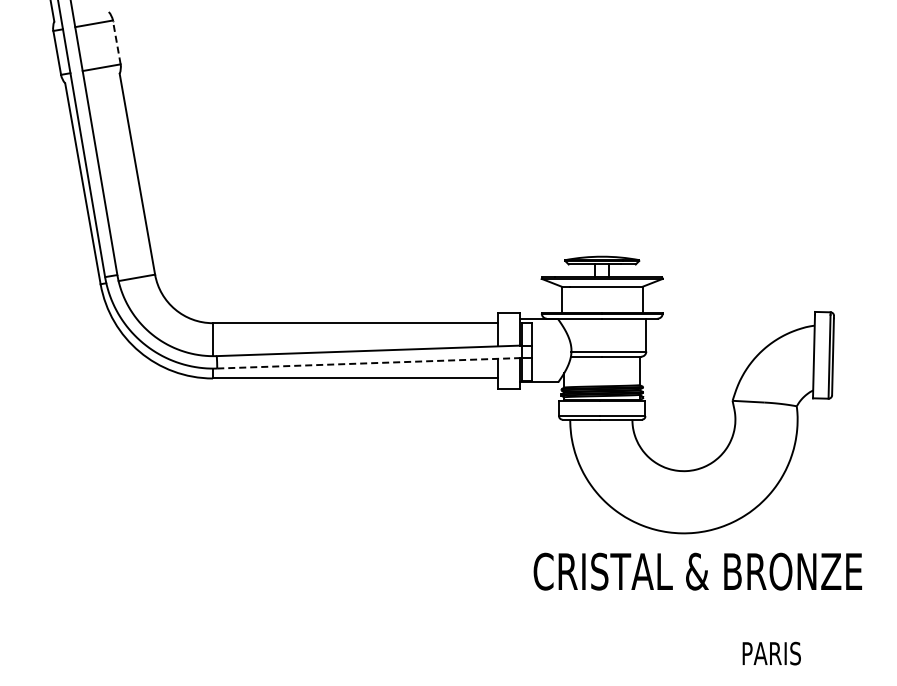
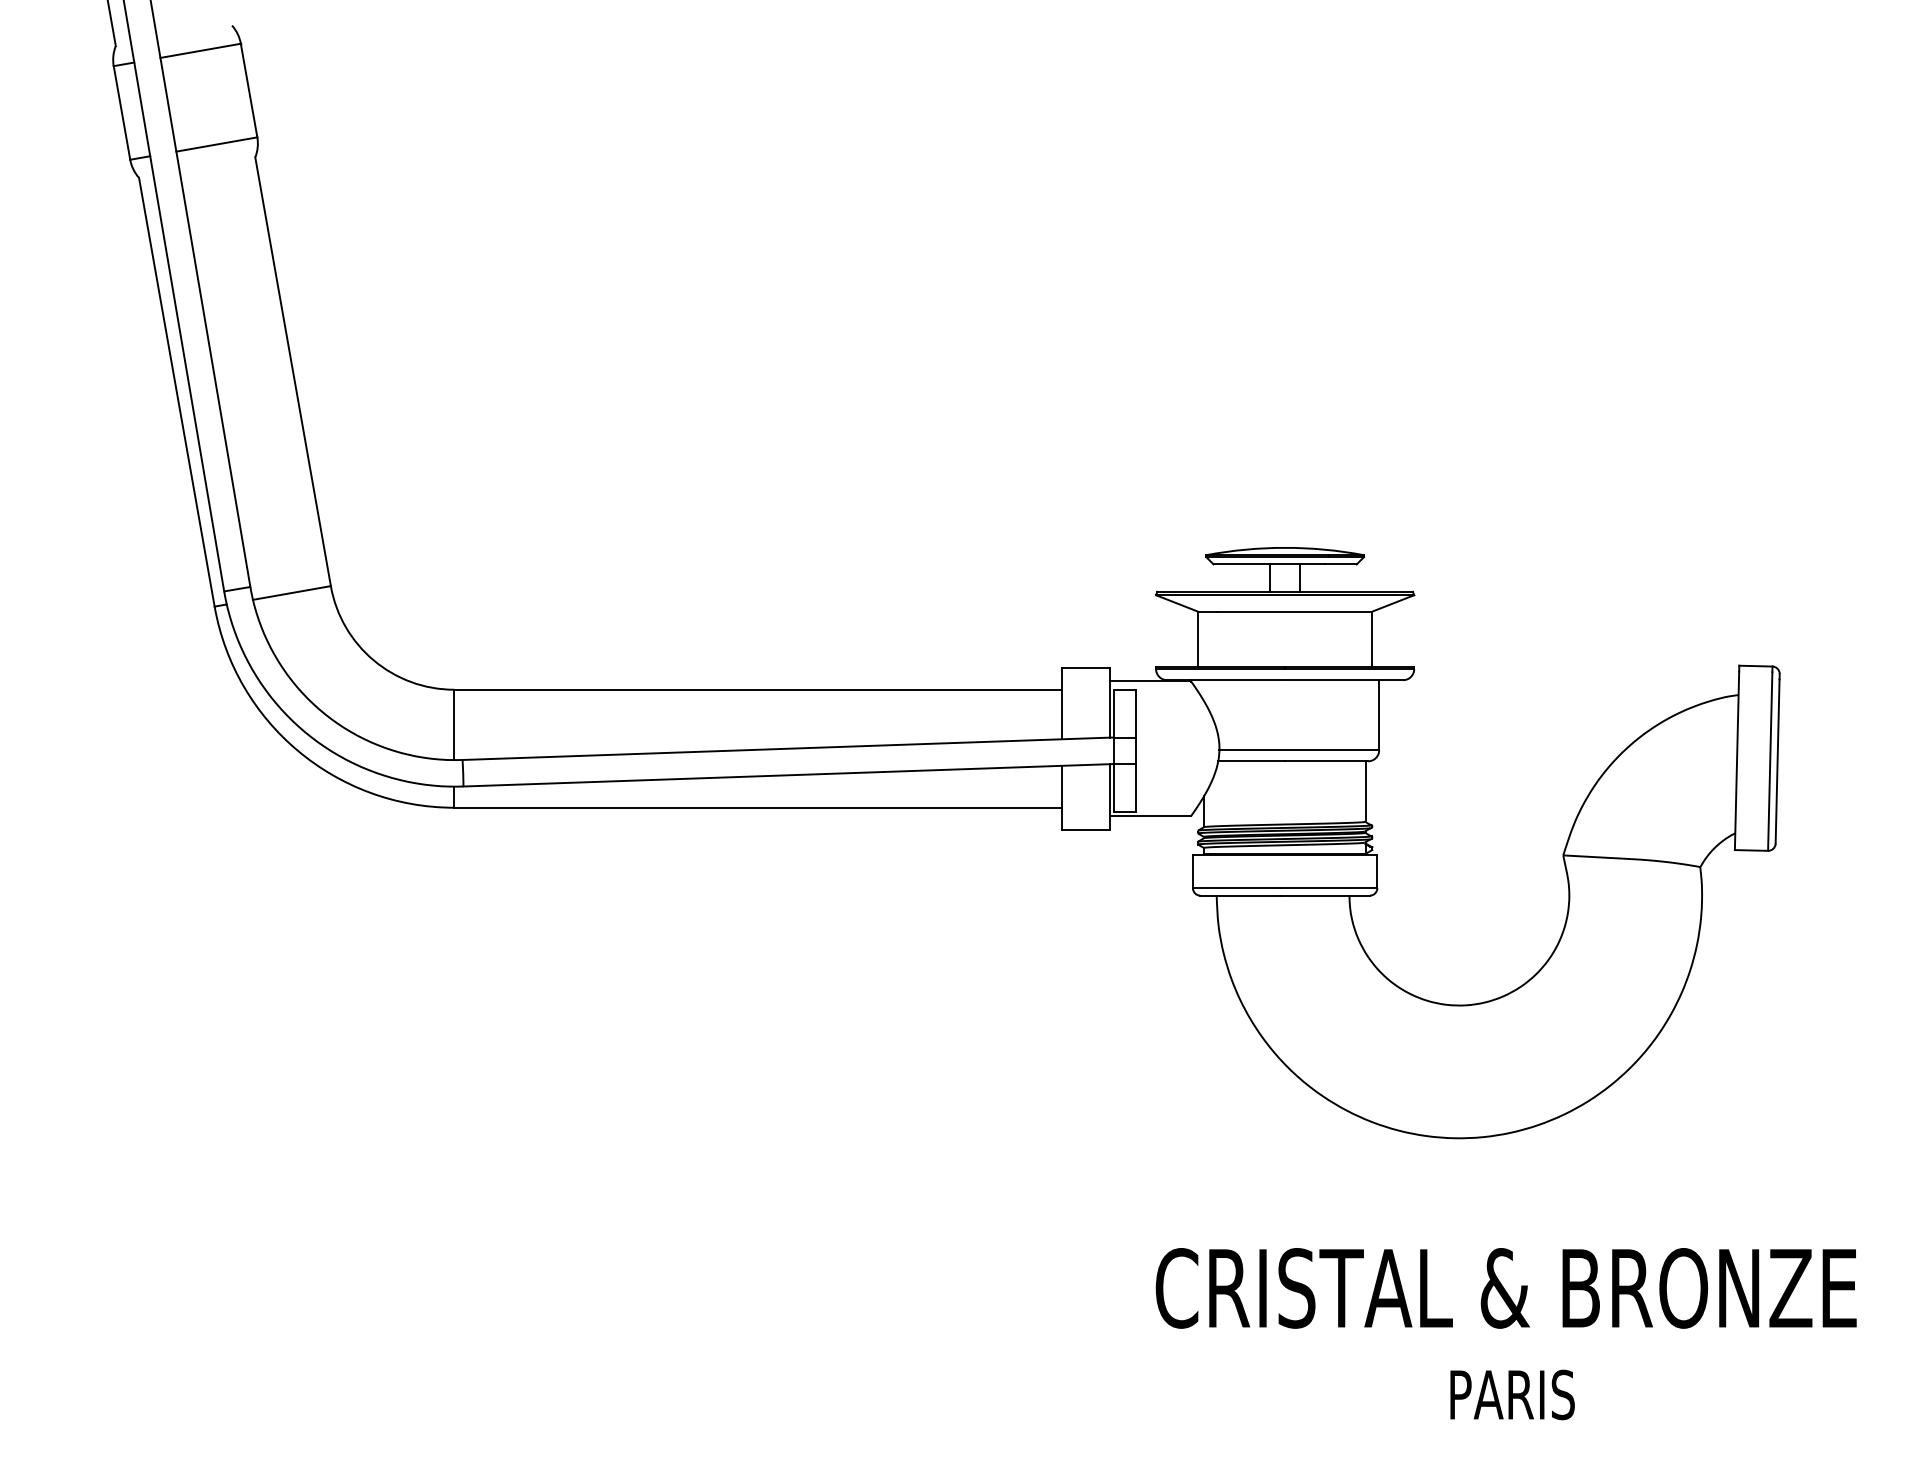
line: (116, 41) -> (248, 88), dashed -> solid
line: (370, 363) -> (790, 775), dashed -> solid
text: (697, 571) -> (1505, 1287), moved
text: (771, 653) -> (1511, 1394), moved

